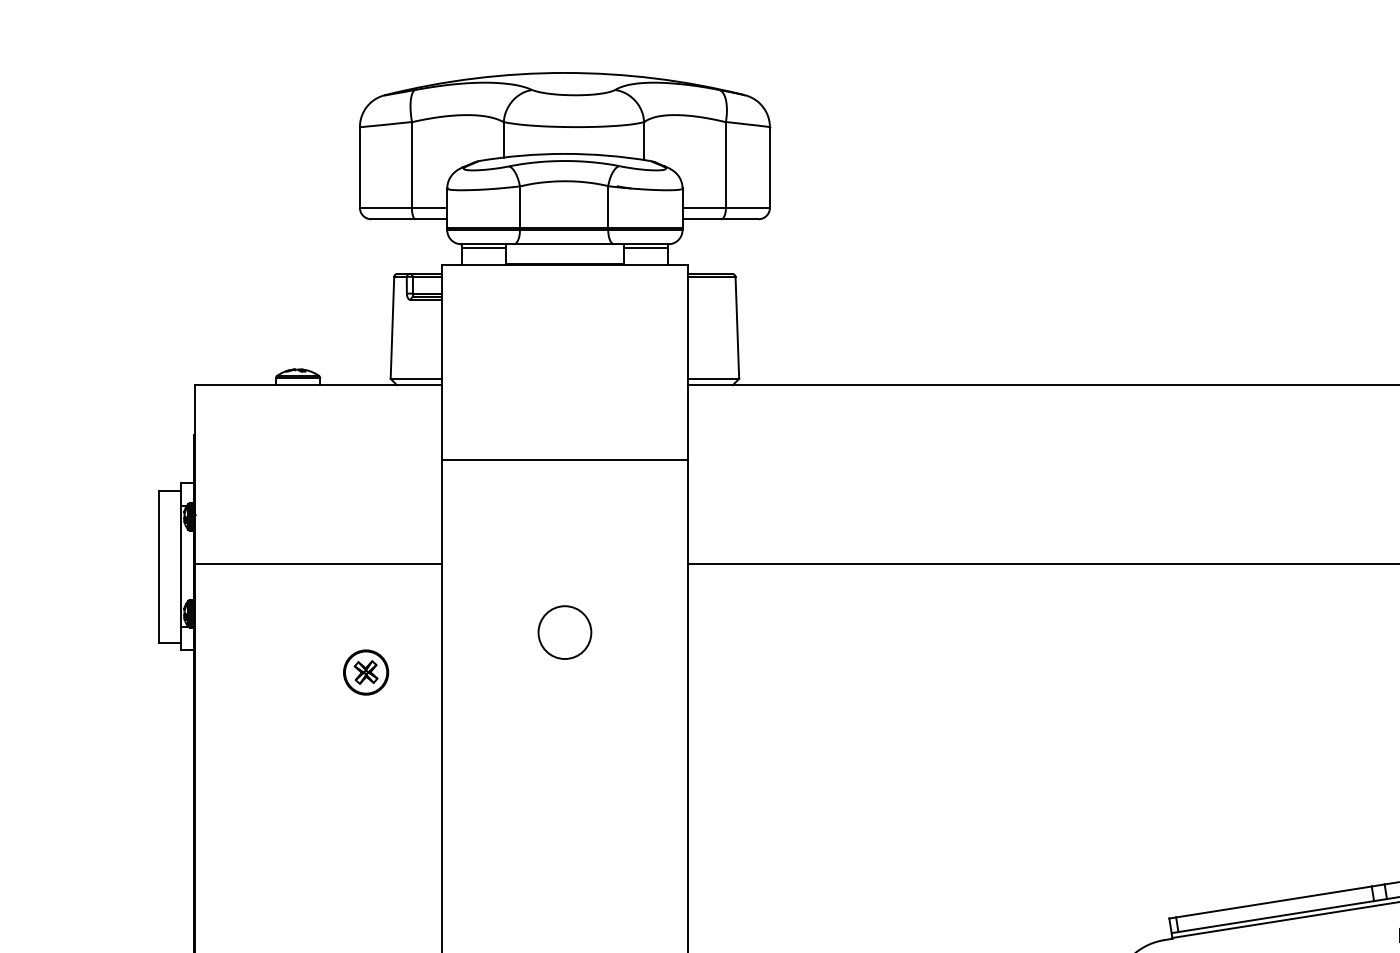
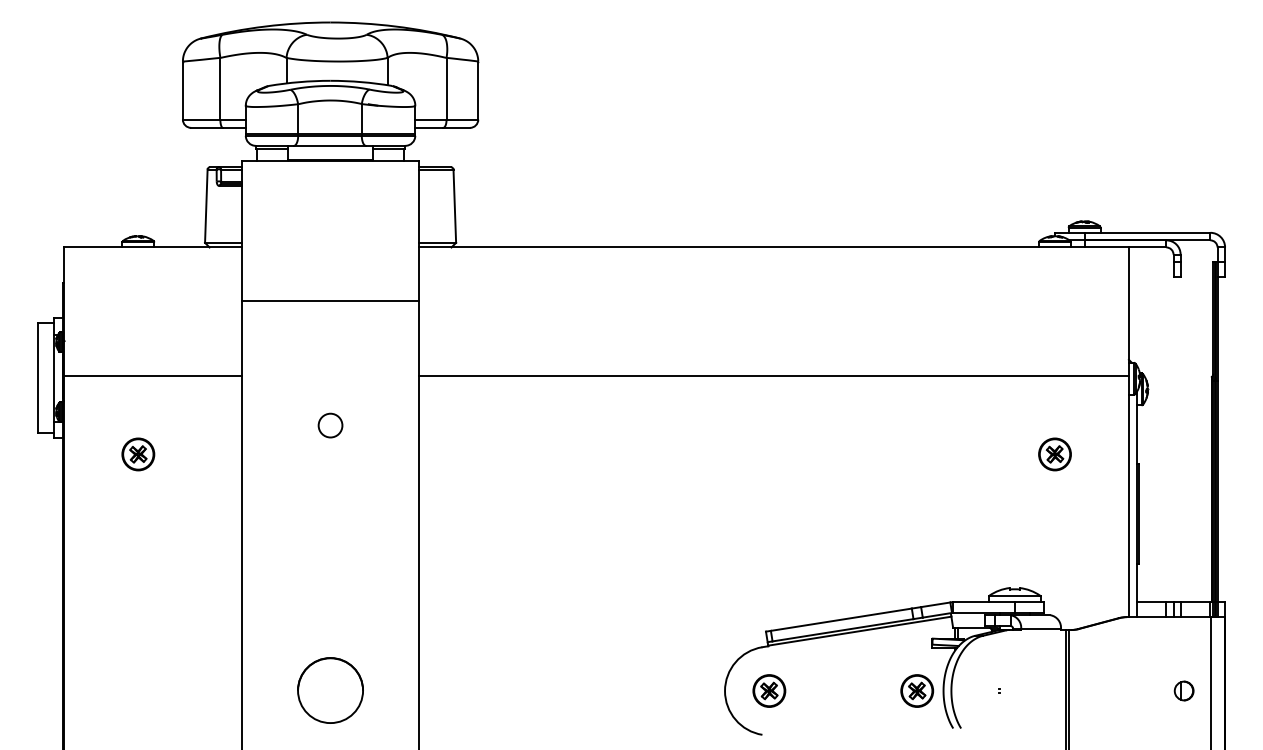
circle: (564, 632) -> (330, 425), size x0.62
part: (366, 672) -> (138, 454), moved

